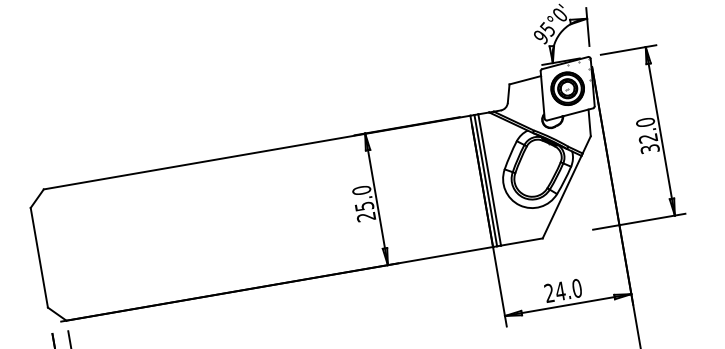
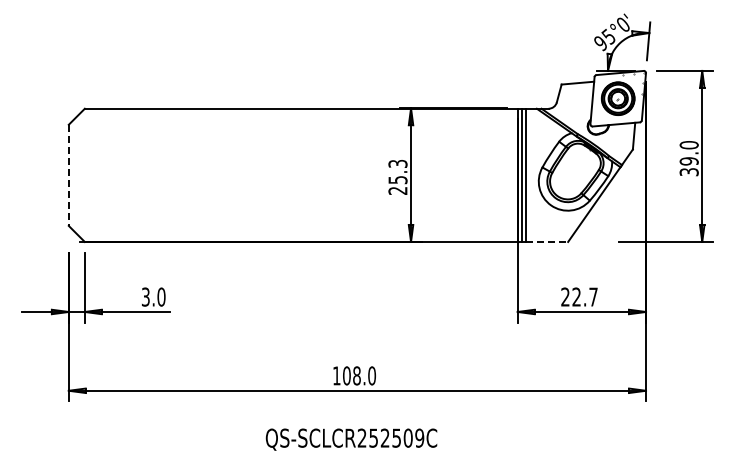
text: (647, 138) -> (688, 161), 32.0 -> 39.0
text: (361, 190) -> (397, 163), 25.0 -> 25.3
line: (522, 241) -> (547, 241), solid -> dashed
line: (39, 257) -> (68, 175), solid -> dashed
text: (568, 289) -> (584, 296), 24.0 -> 22.7

